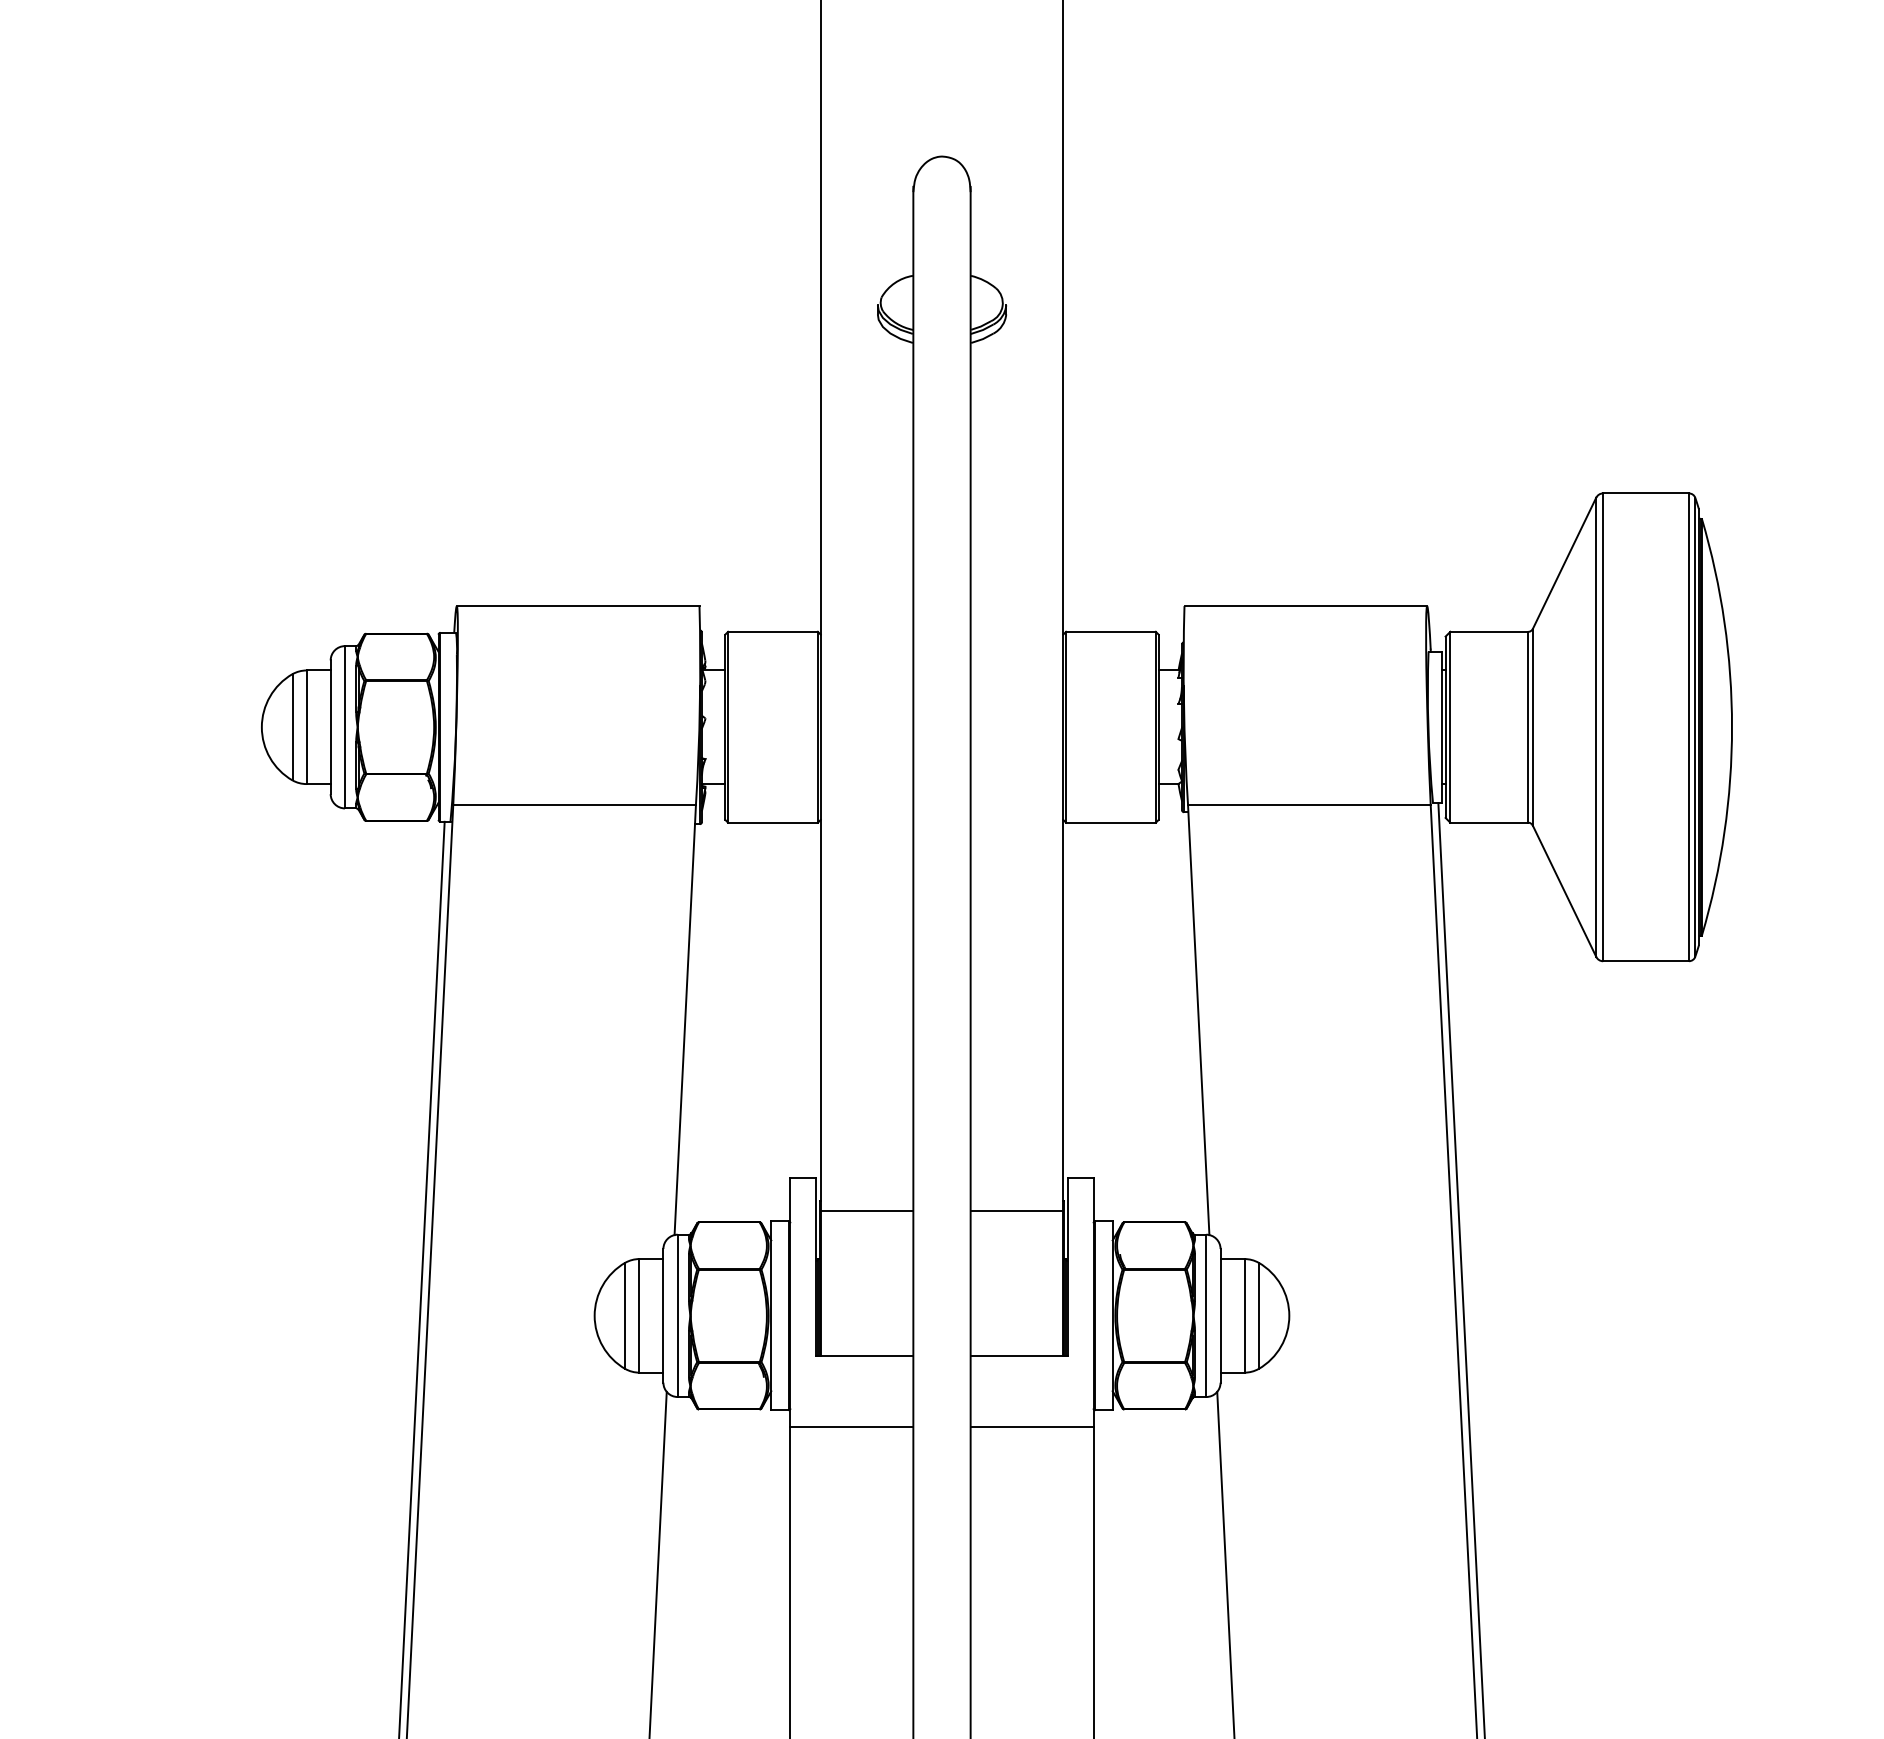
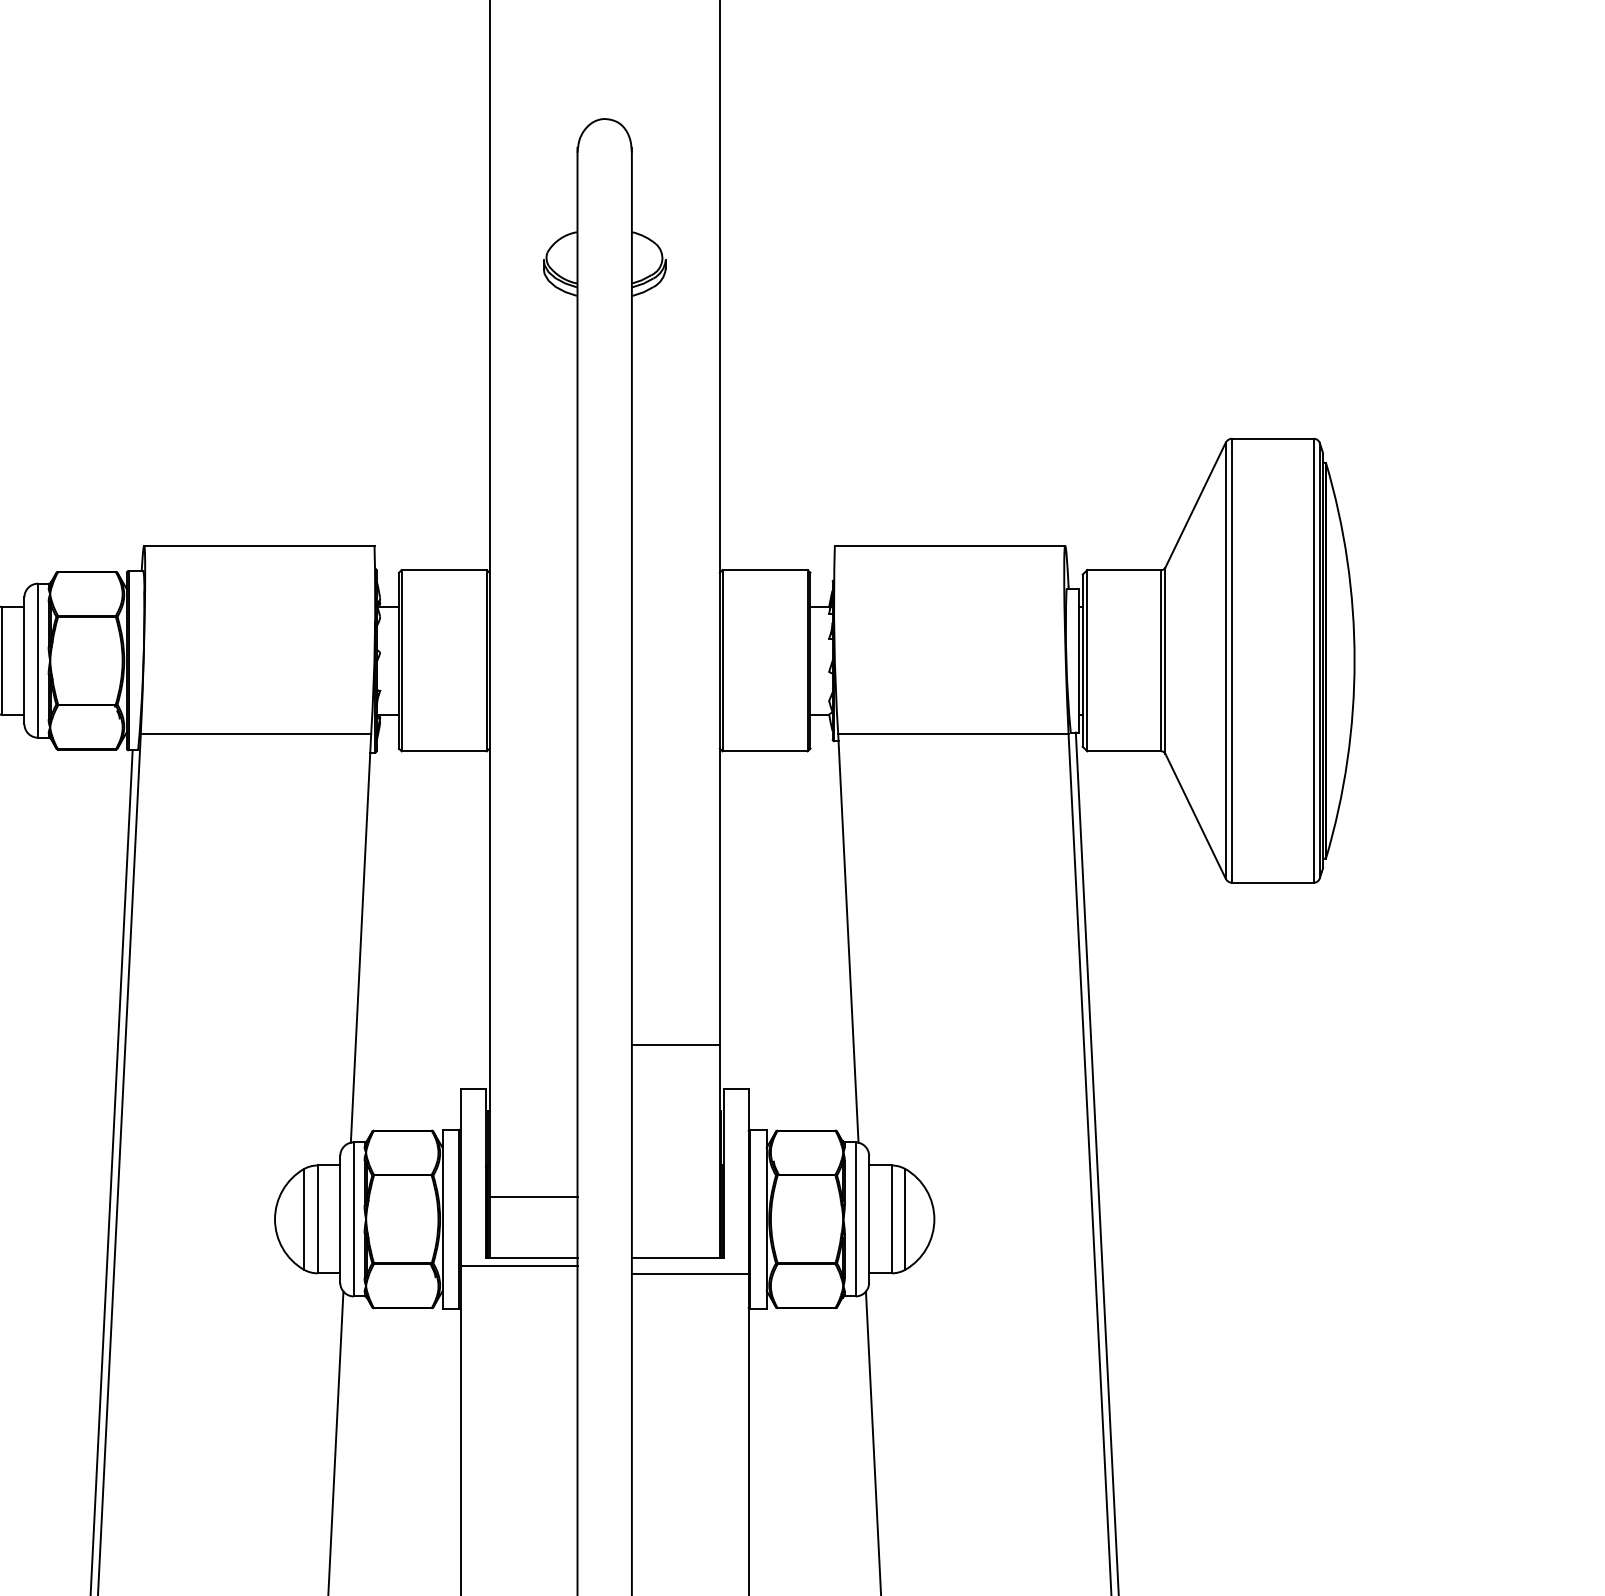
line: (866, 1210) -> (533, 1196), moved
line: (1016, 1210) -> (675, 1044), moved
line: (851, 1427) -> (518, 1266), moved
line: (1031, 1427) -> (689, 1274), moved

